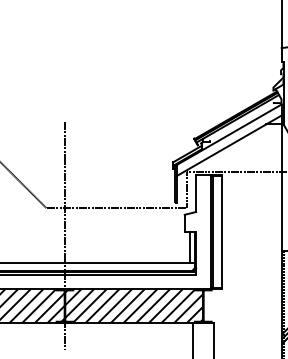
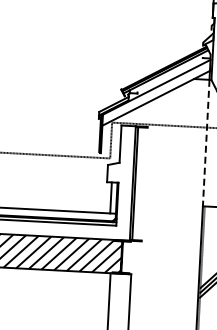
line: (281, 188) -> (206, 143), solid -> dashed
line: (222, 231) -> (144, 183), removed

